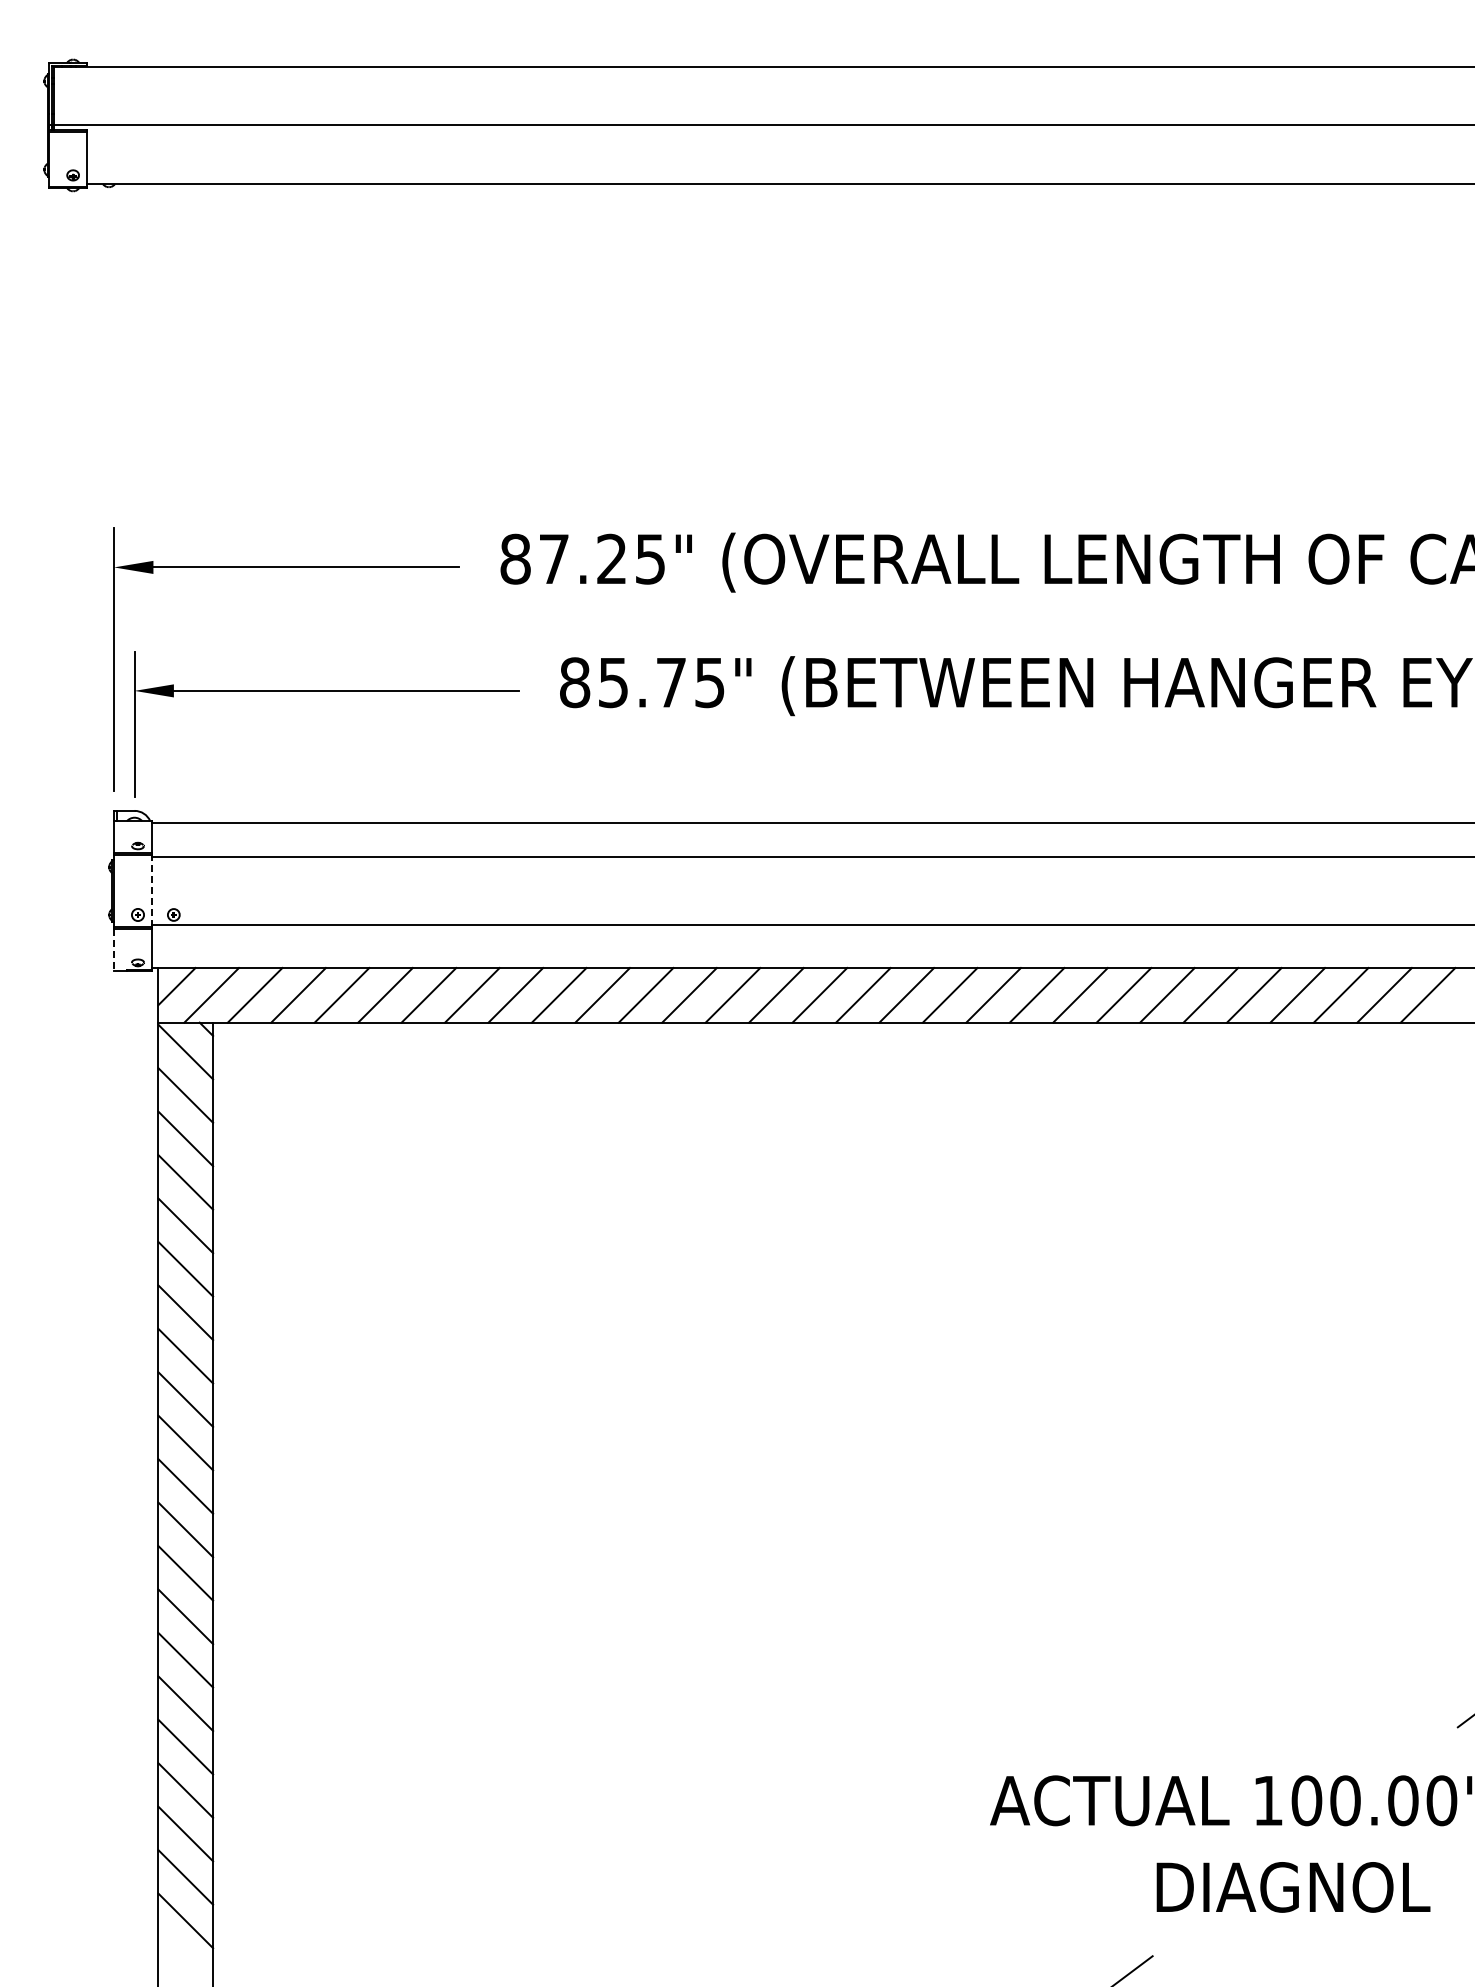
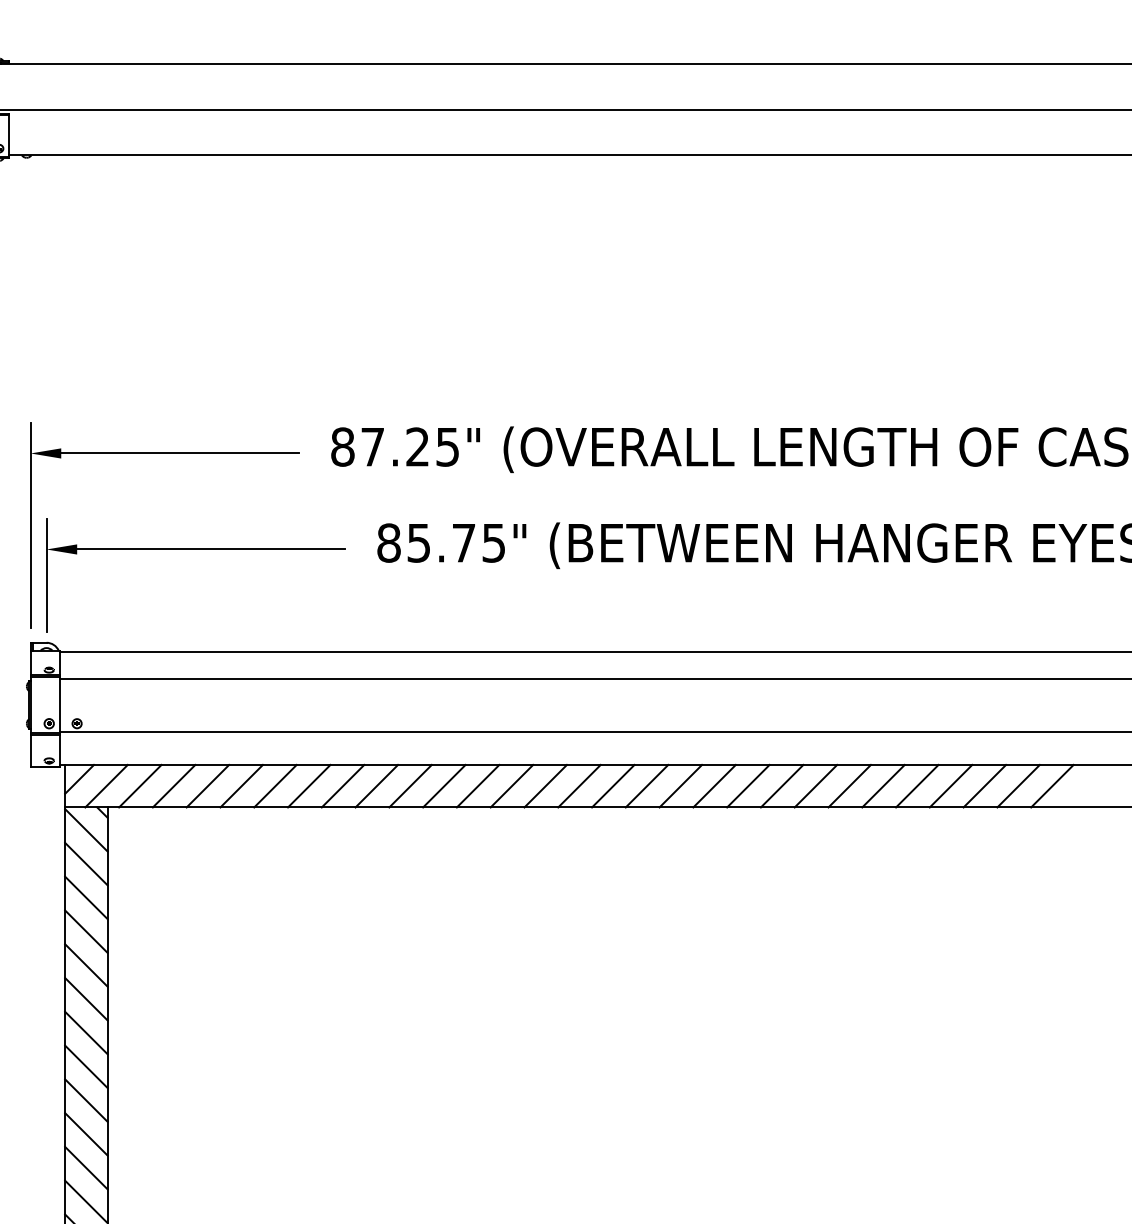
line: (151, 891) -> (59, 705), dashed -> solid
line: (114, 950) -> (30, 751), dashed -> solid

